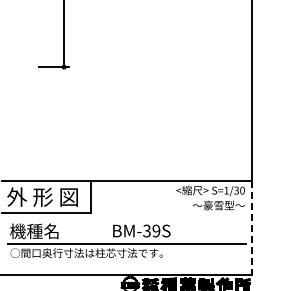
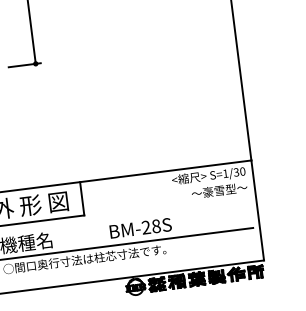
line: (251, 228) -> (257, 210), dashed -> solid
text: (151, 230) -> (151, 226), BM-39S -> BM-28S

